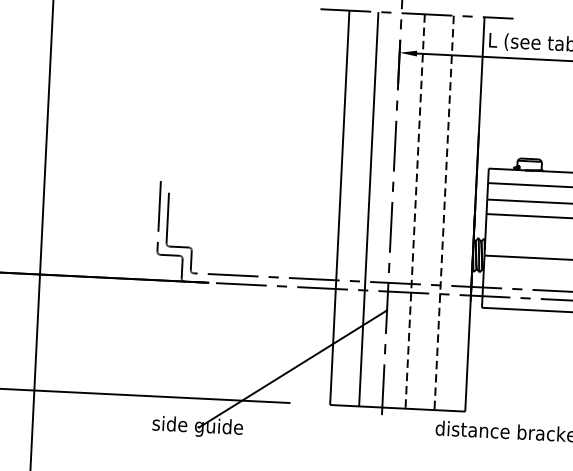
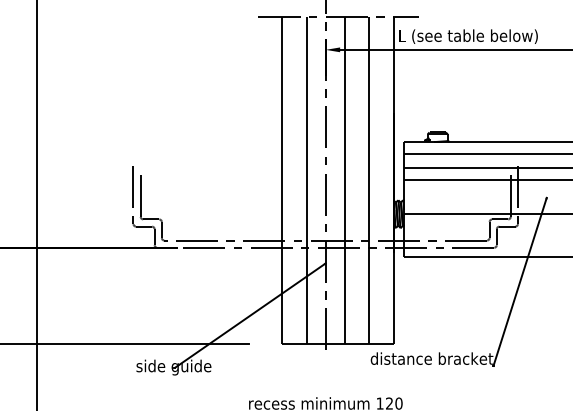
line: (414, 212) -> (344, 181), dashed -> solid
line: (443, 214) -> (368, 181), dashed -> solid

